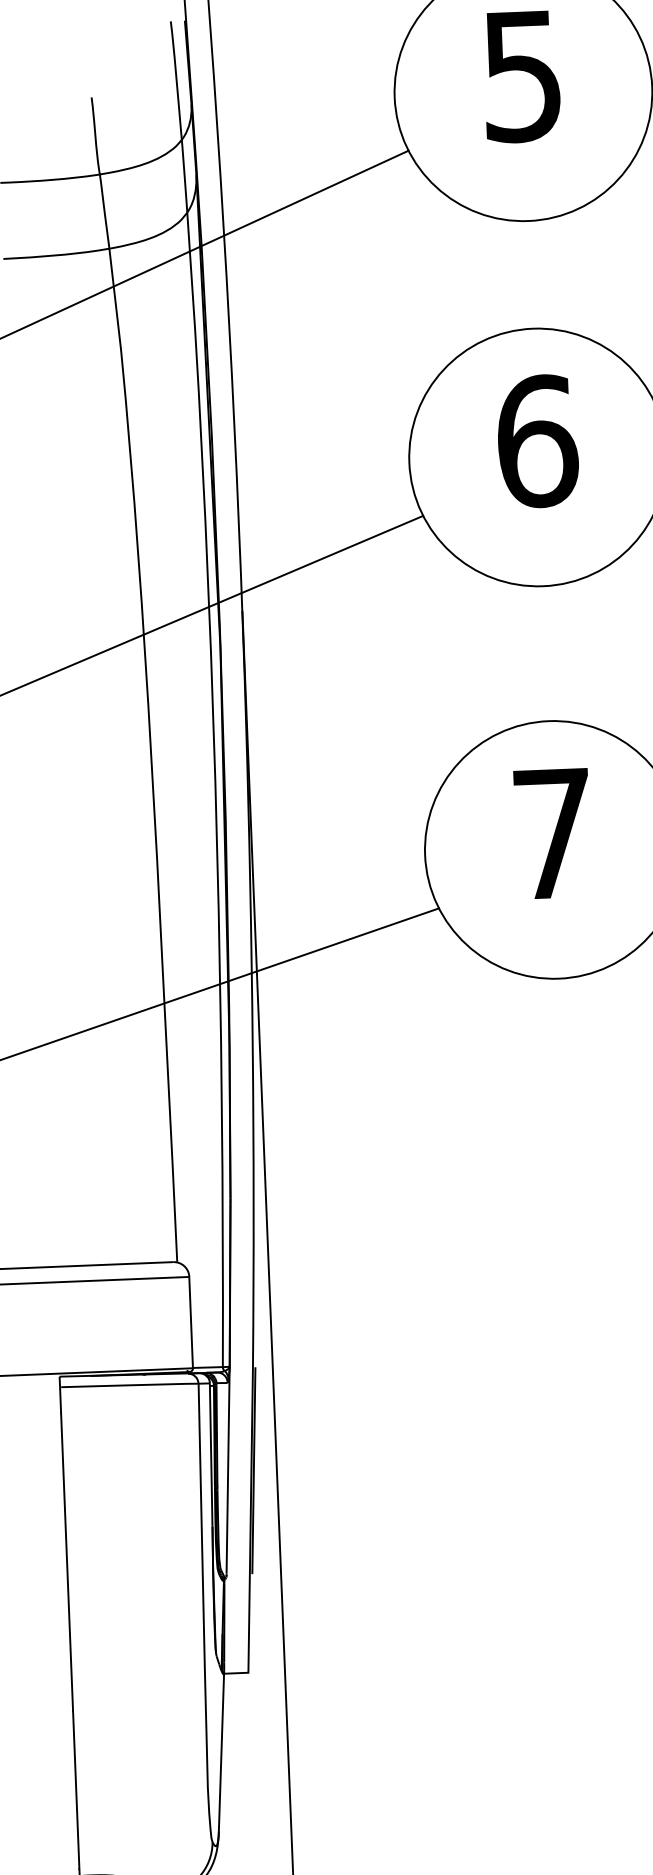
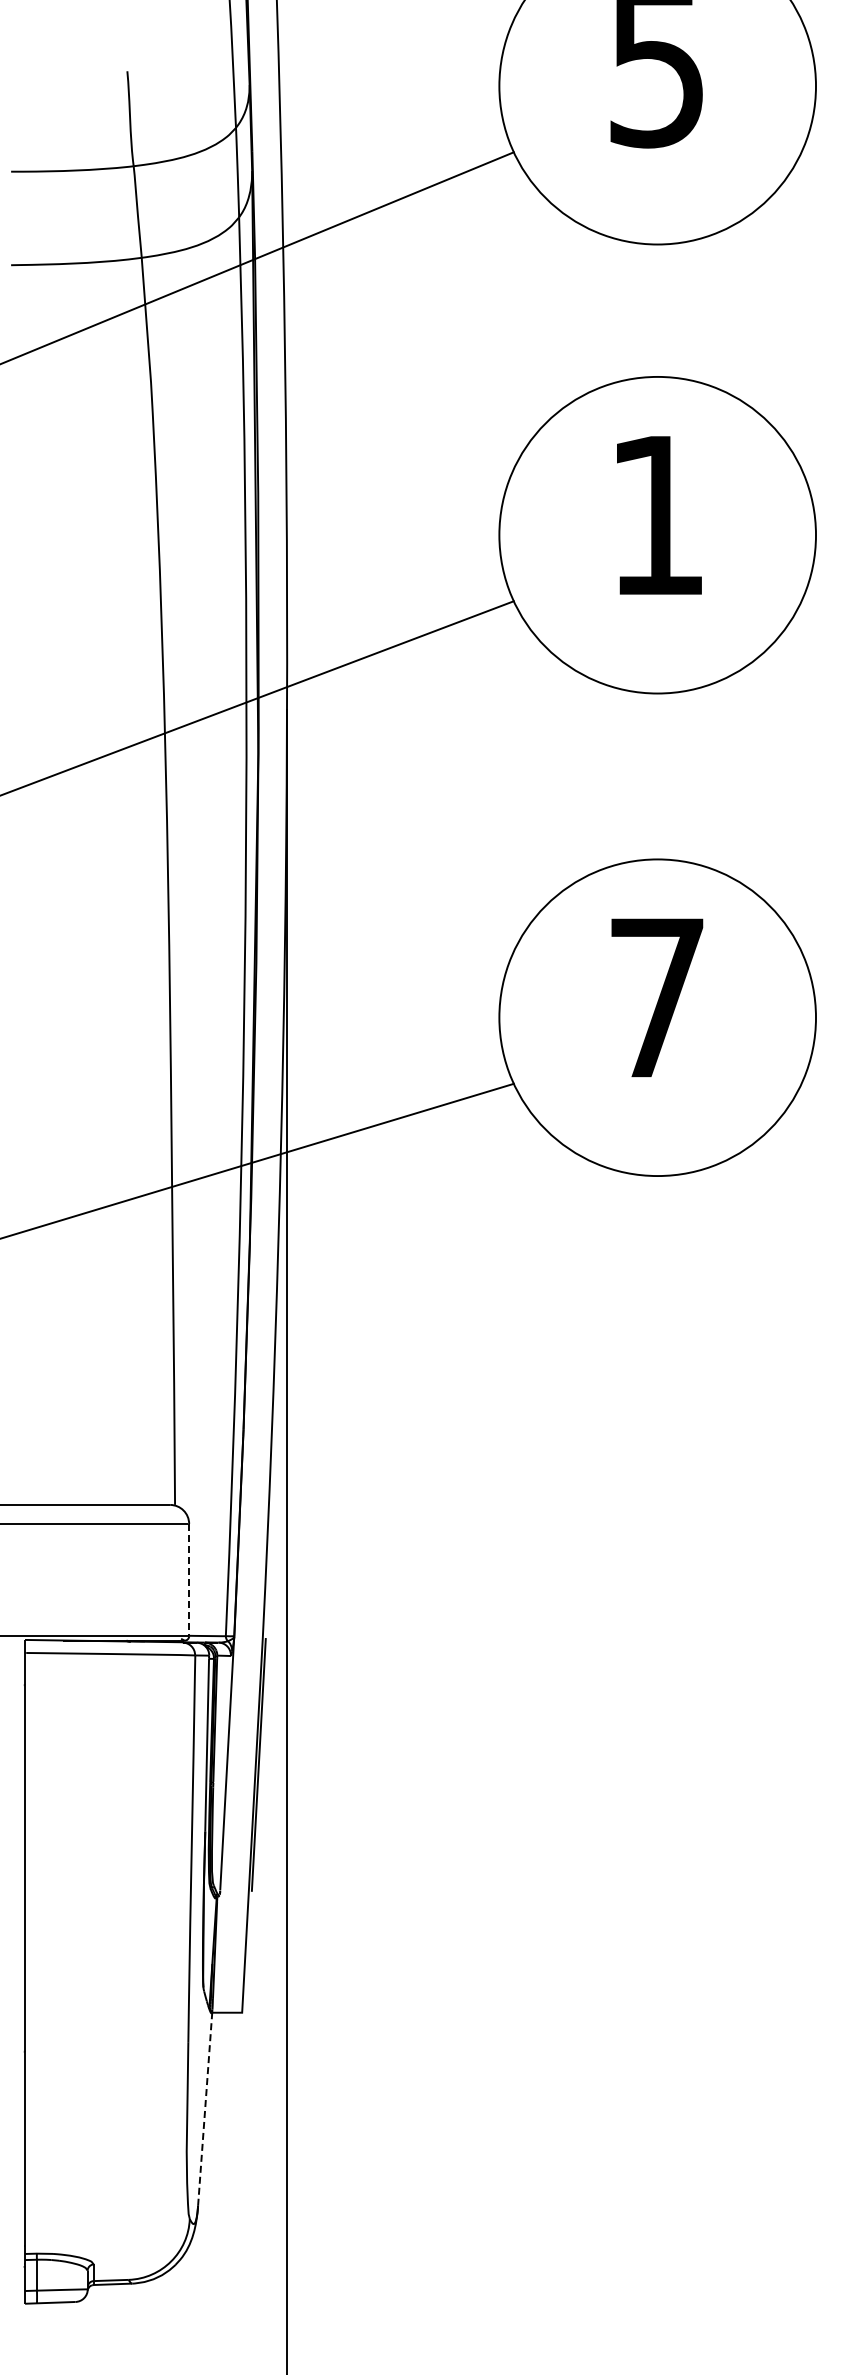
text: (538, 441) -> (658, 515), 6 -> 1
line: (191, 1322) -> (189, 1580), solid -> dashed
line: (221, 1751) -> (205, 2107), solid -> dashed

